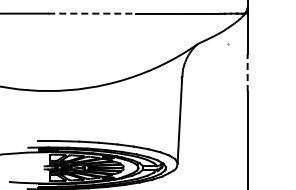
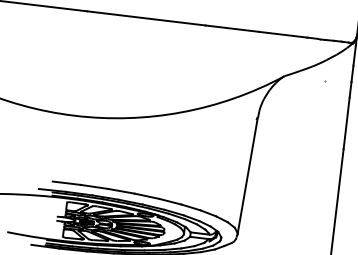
line: (92, 13) -> (146, 18), dashed -> solid
line: (247, 72) -> (346, 122), dashed -> solid

